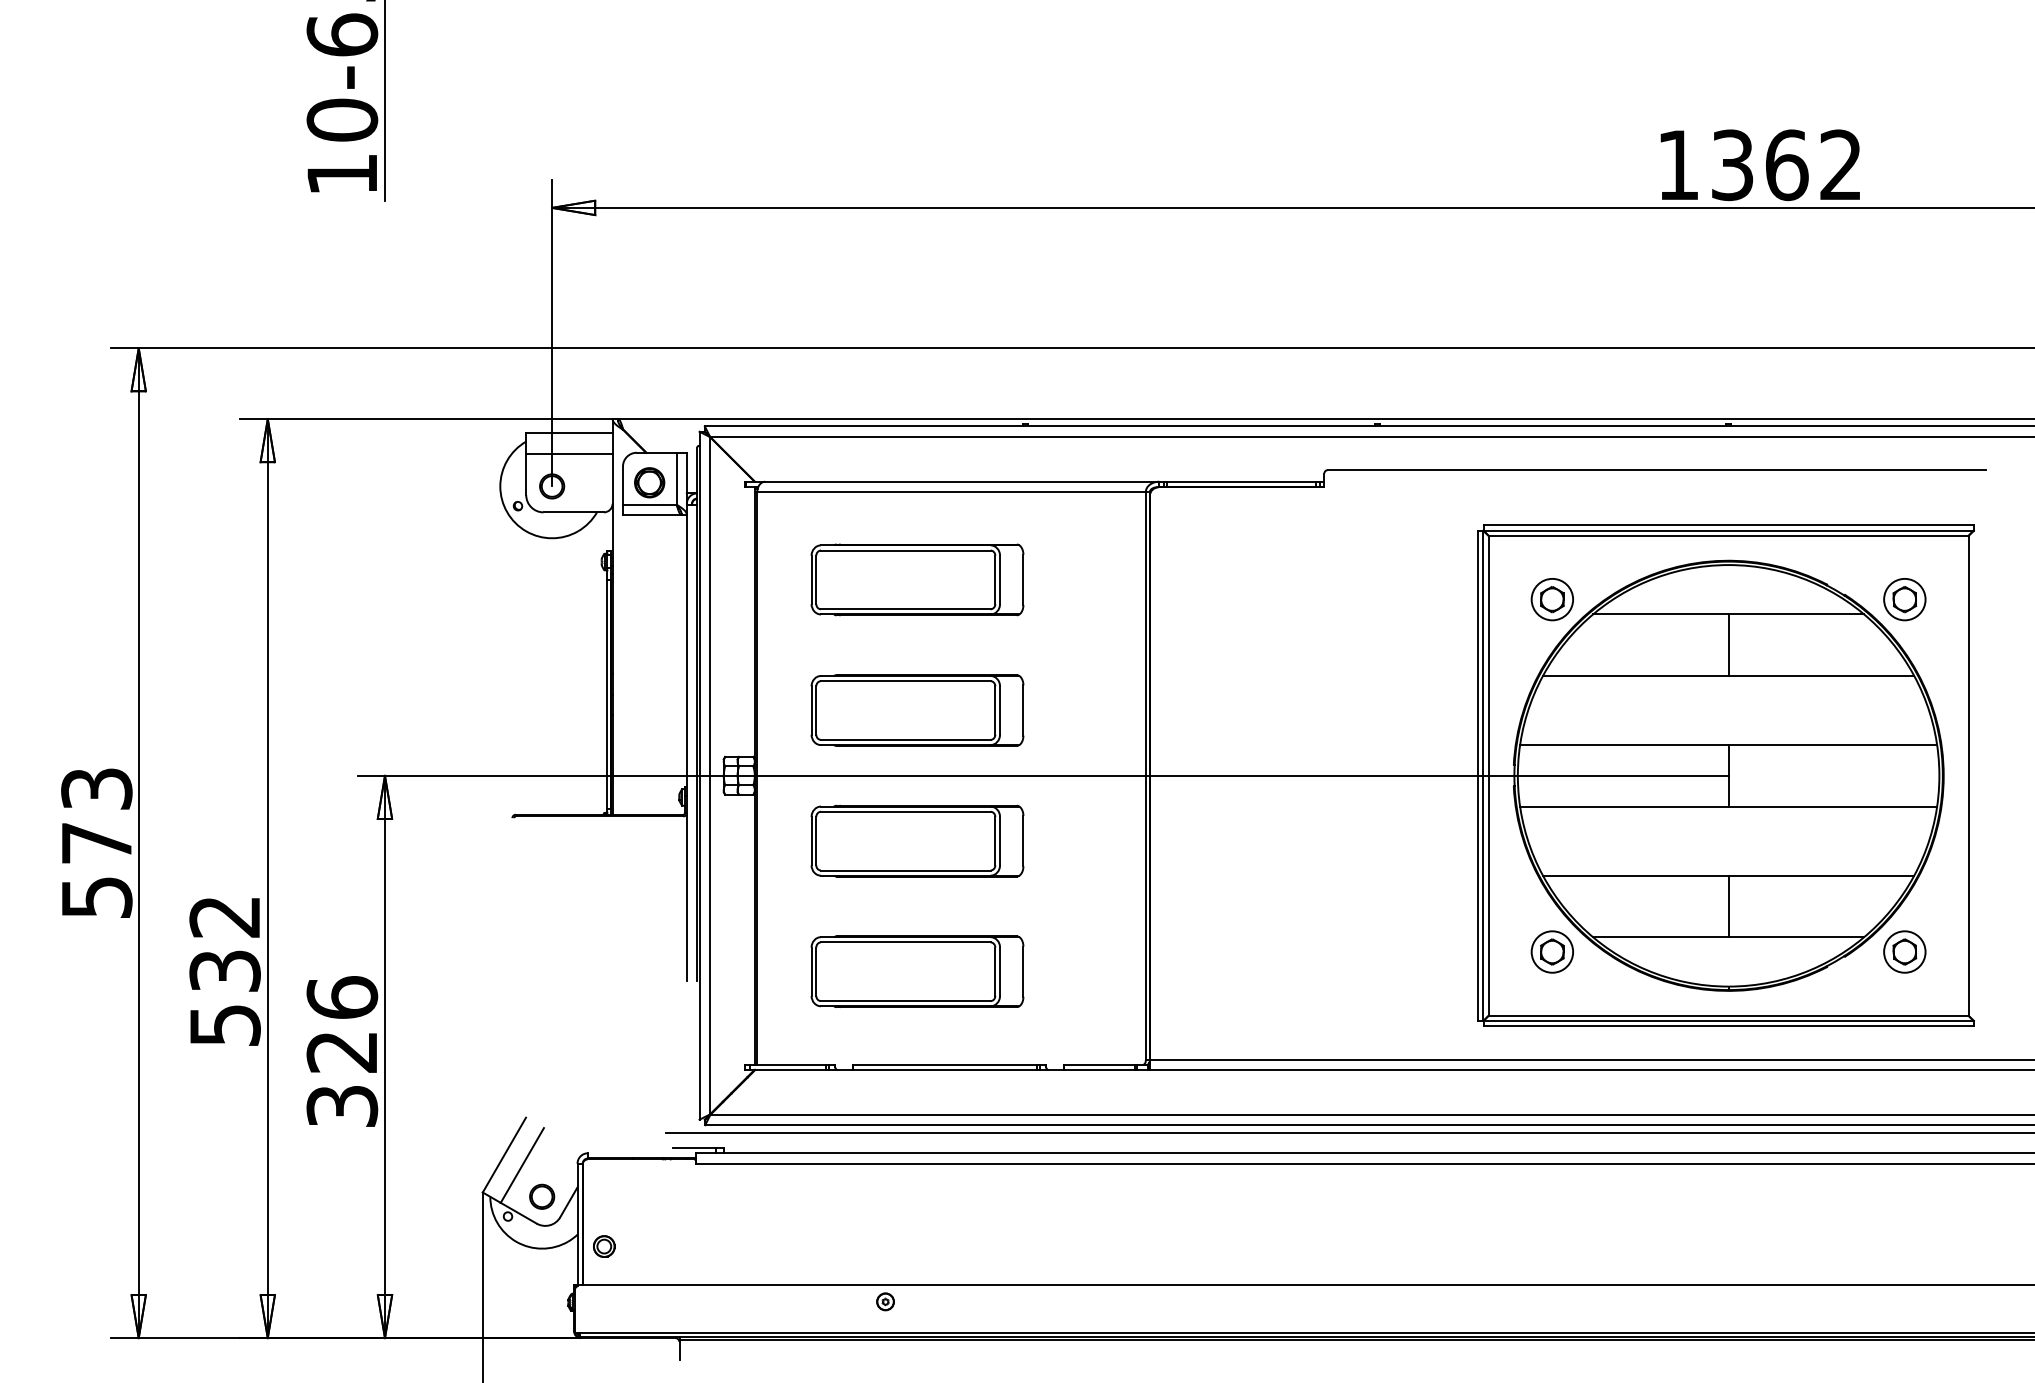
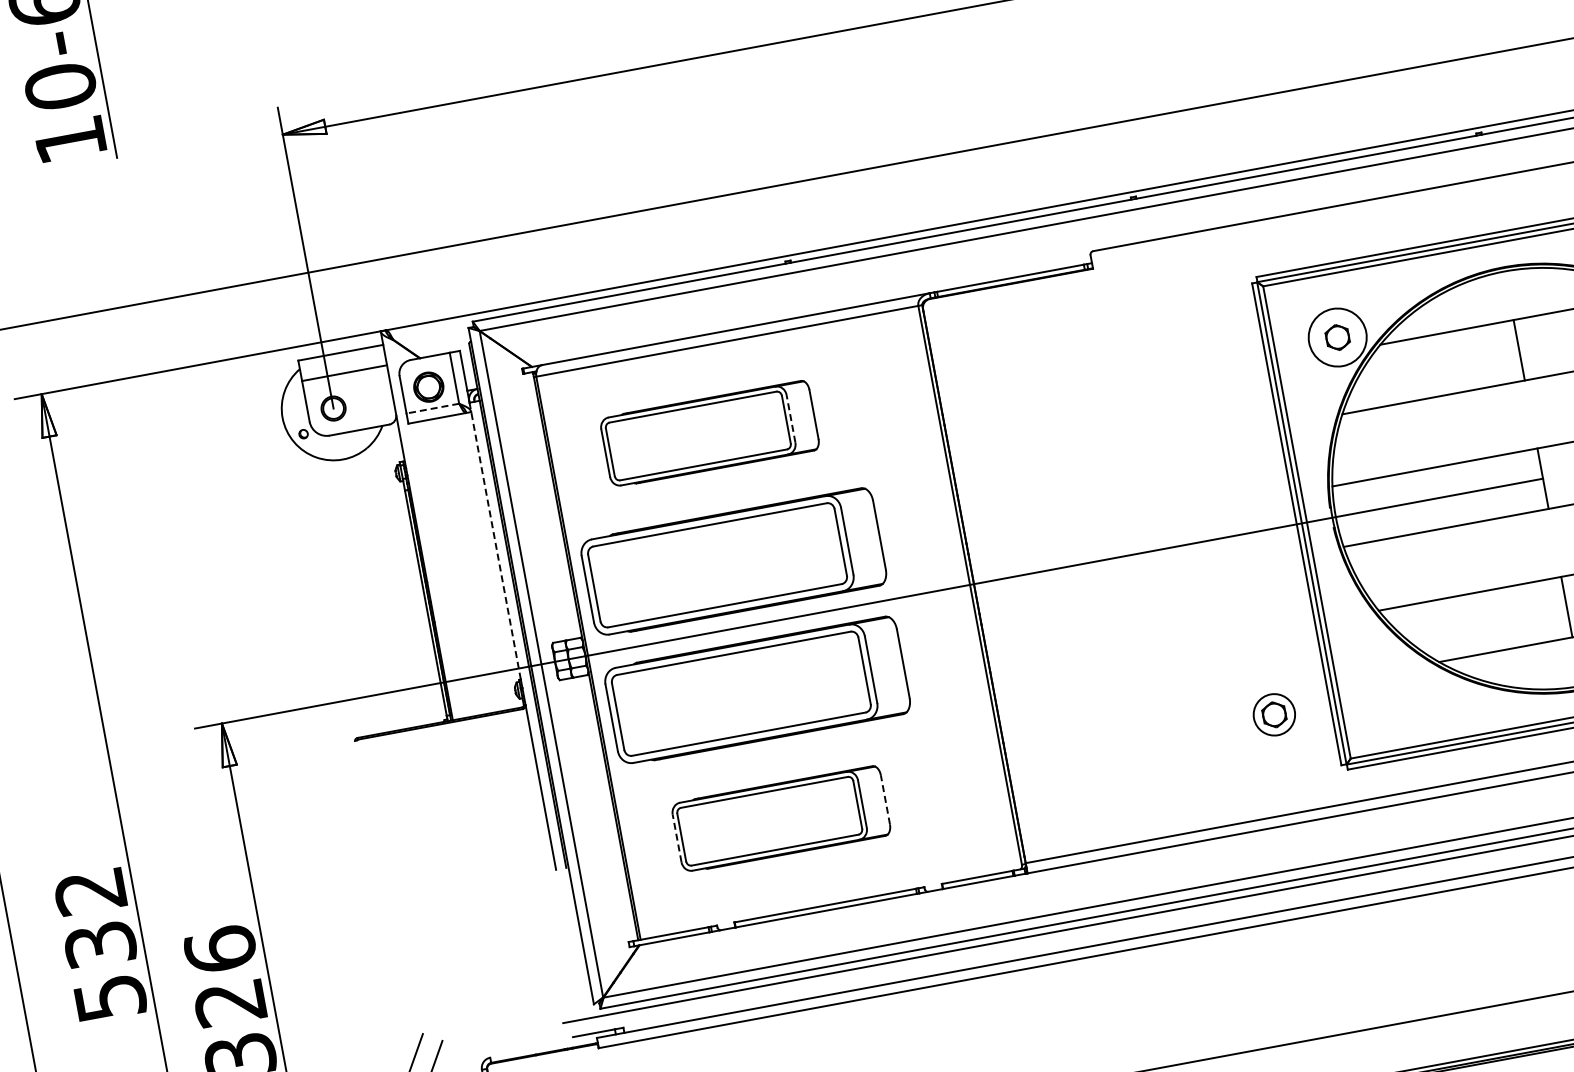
line: (649, 504) -> (432, 408), solid -> dashed
line: (1000, 579) -> (791, 418), solid -> dashed
circle: (1552, 599) -> (1337, 337), size x1.4
line: (686, 646) -> (494, 541), solid -> dashed
part: (917, 710) -> (733, 562), size x1.4
part: (917, 840) -> (757, 690), size x1.4
part: (1551, 951) -> (1273, 714), moved
line: (811, 971) -> (676, 838), solid -> dashed
line: (1023, 971) -> (885, 799), solid -> dashed

